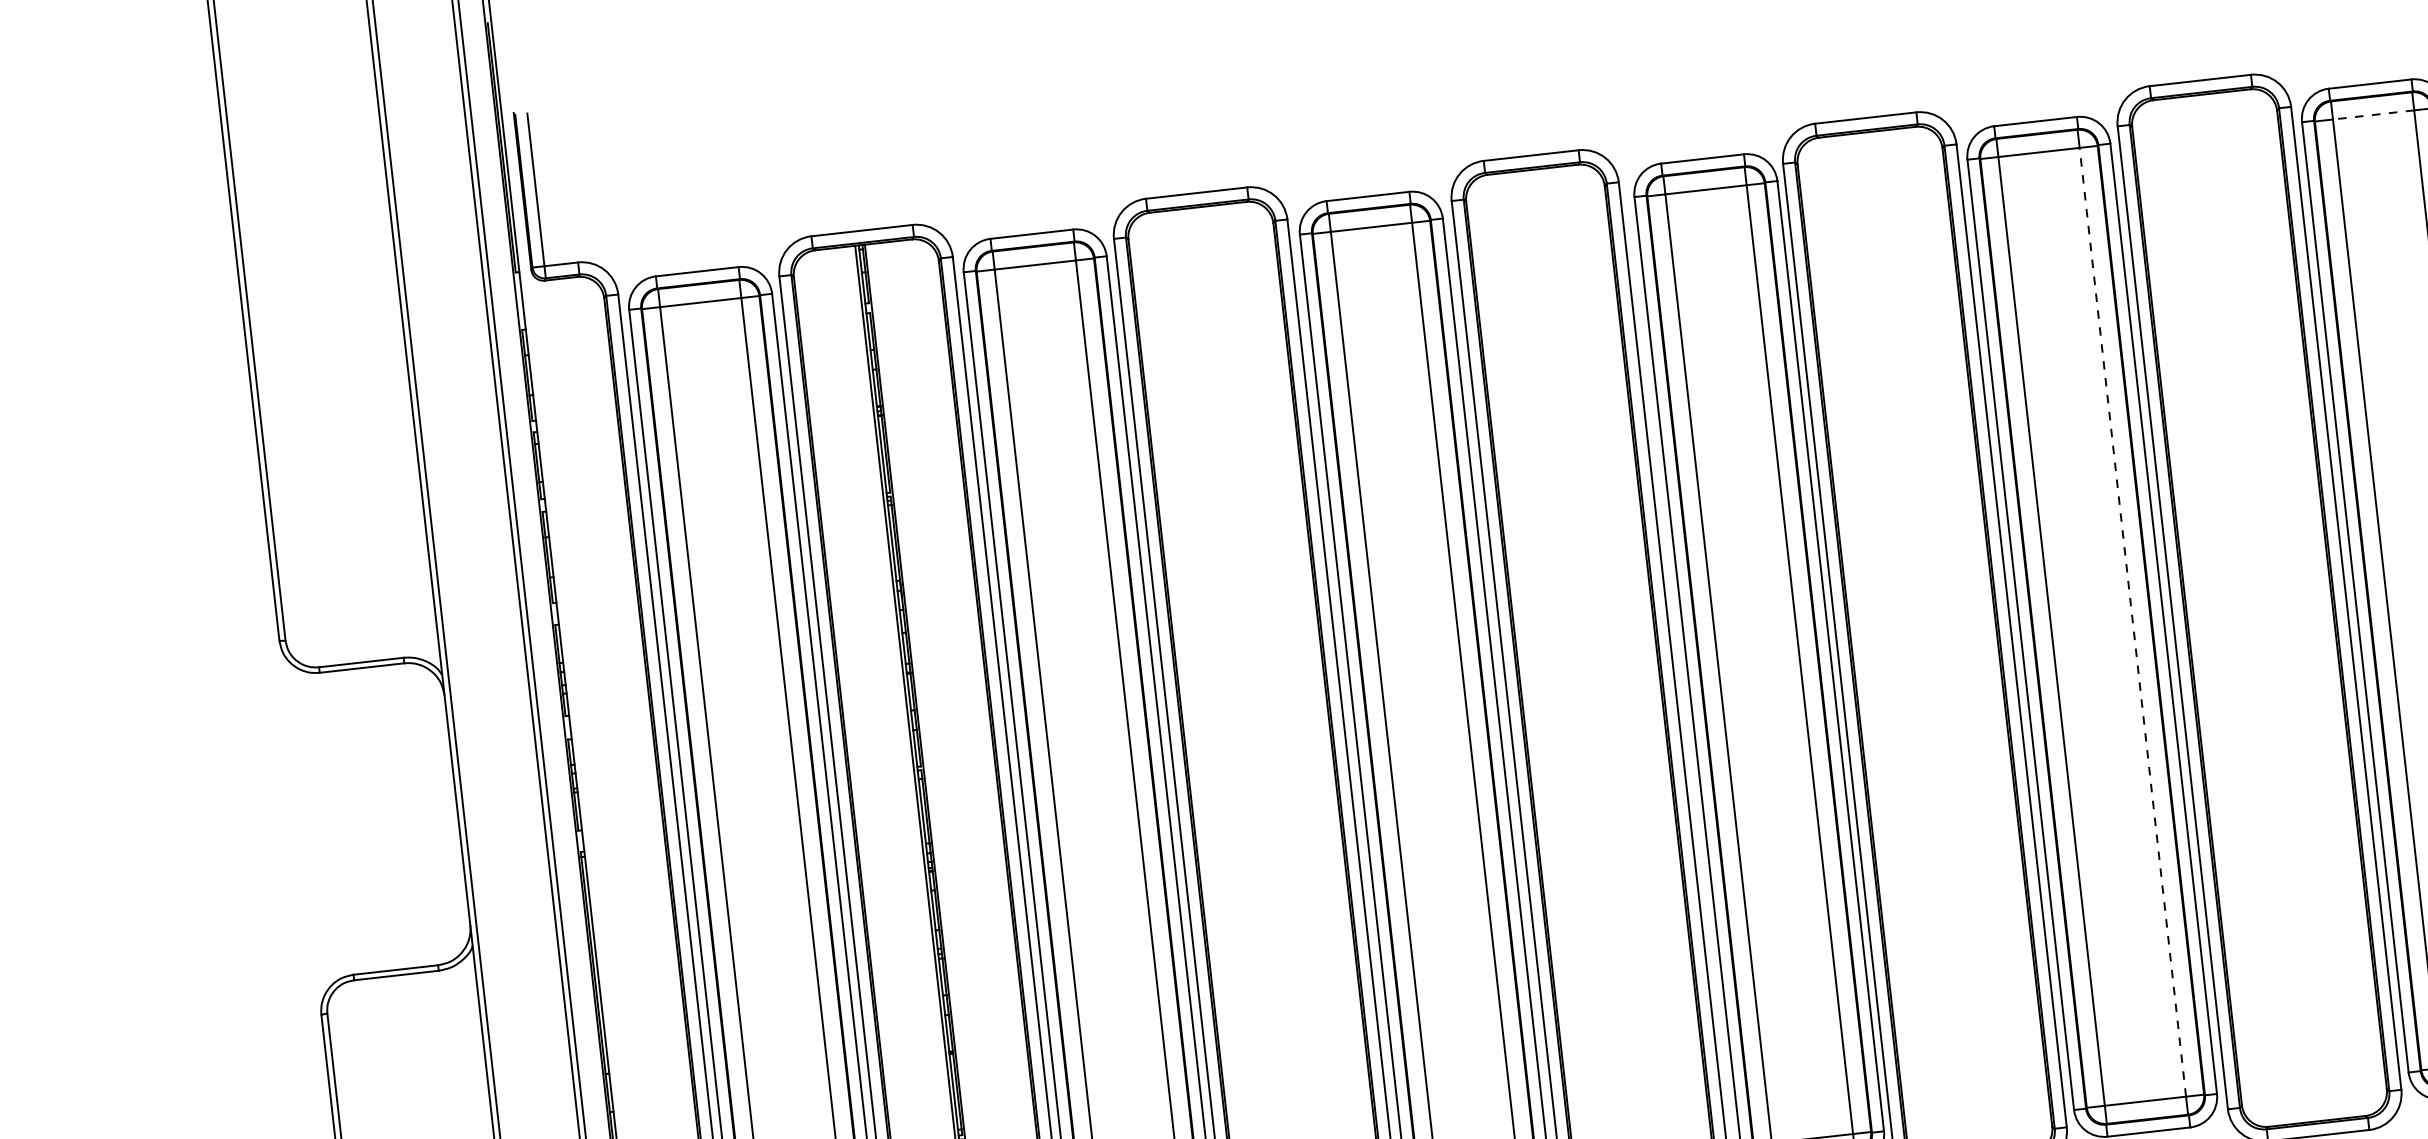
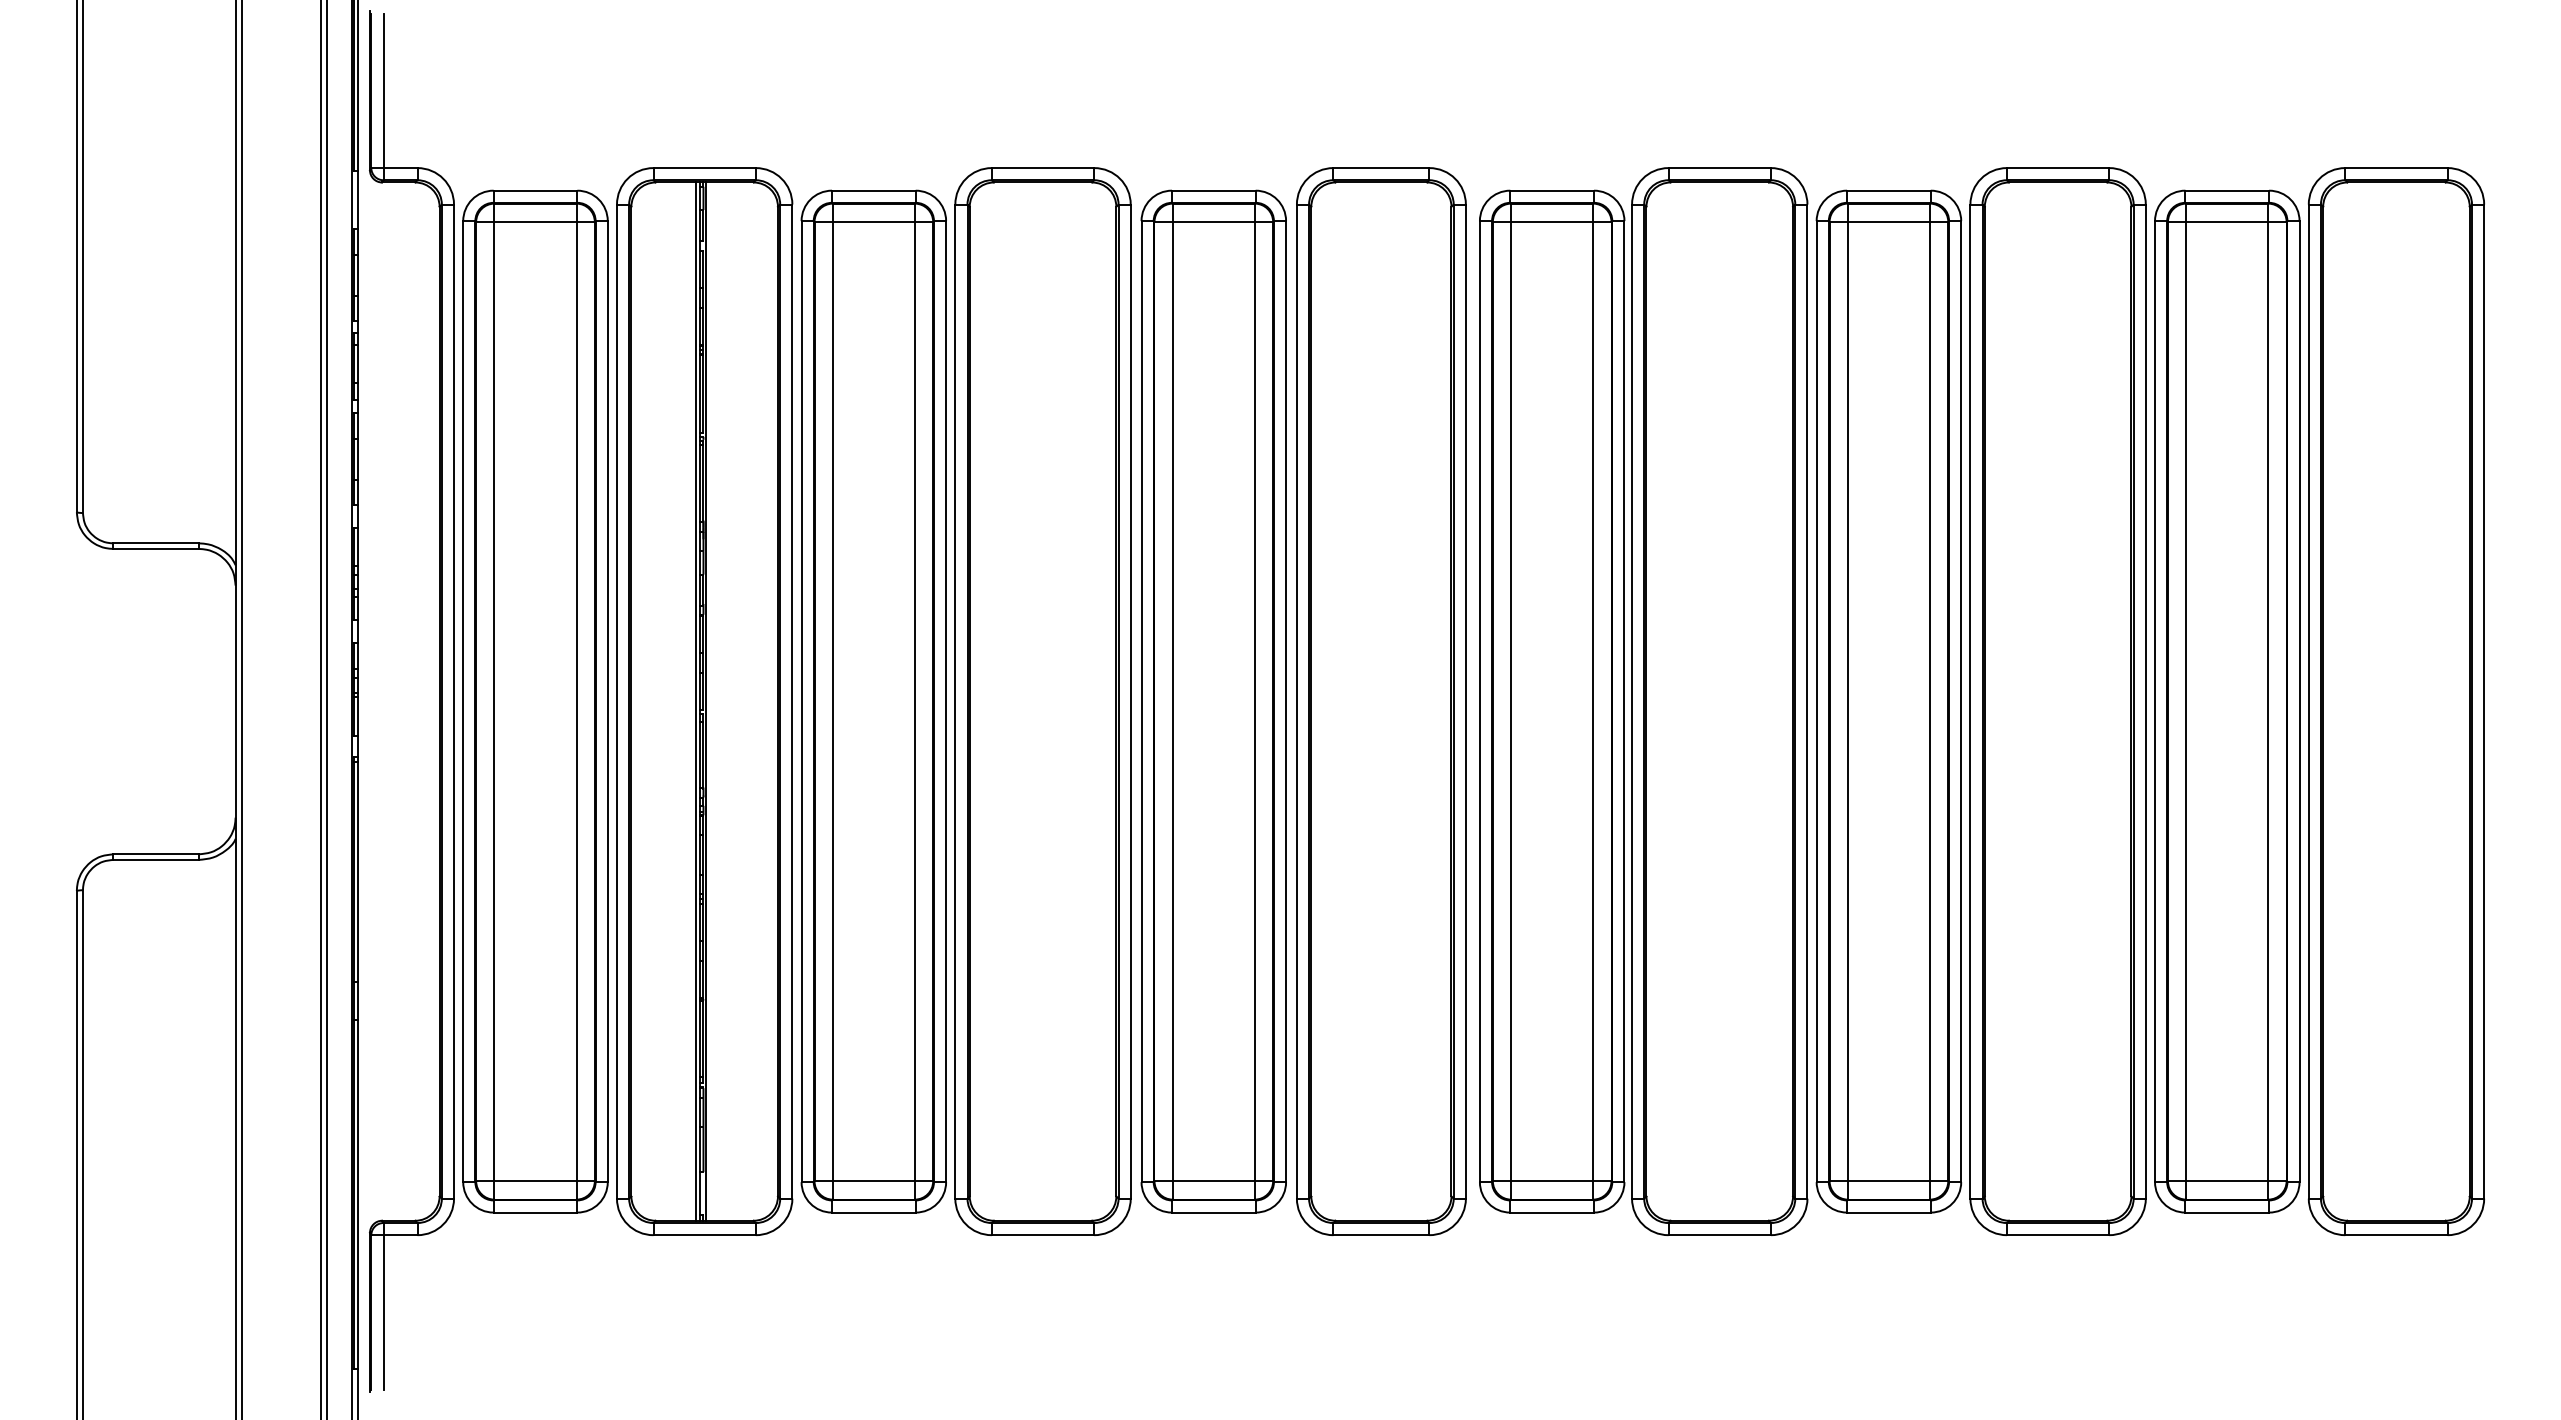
line: (2372, 114) -> (2226, 221), dashed -> solid
line: (2133, 622) -> (1930, 701), dashed -> solid

